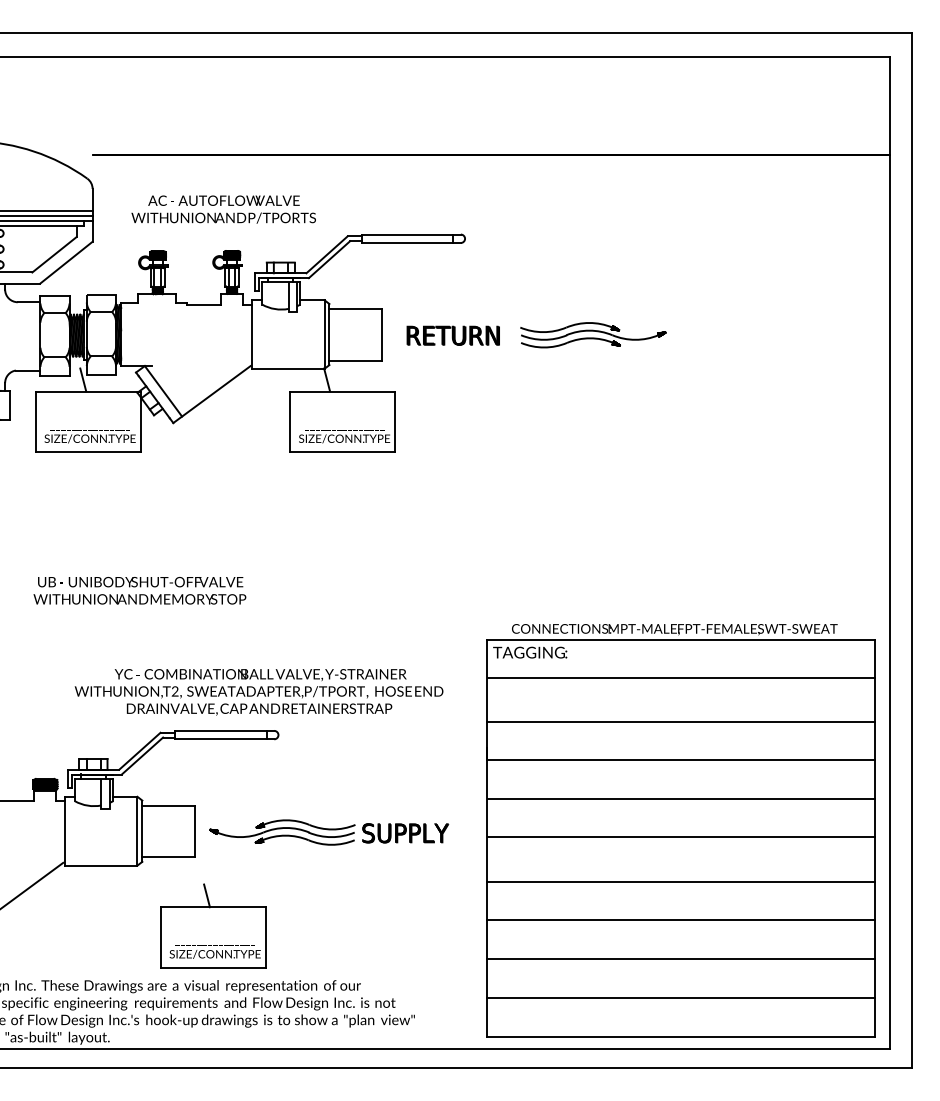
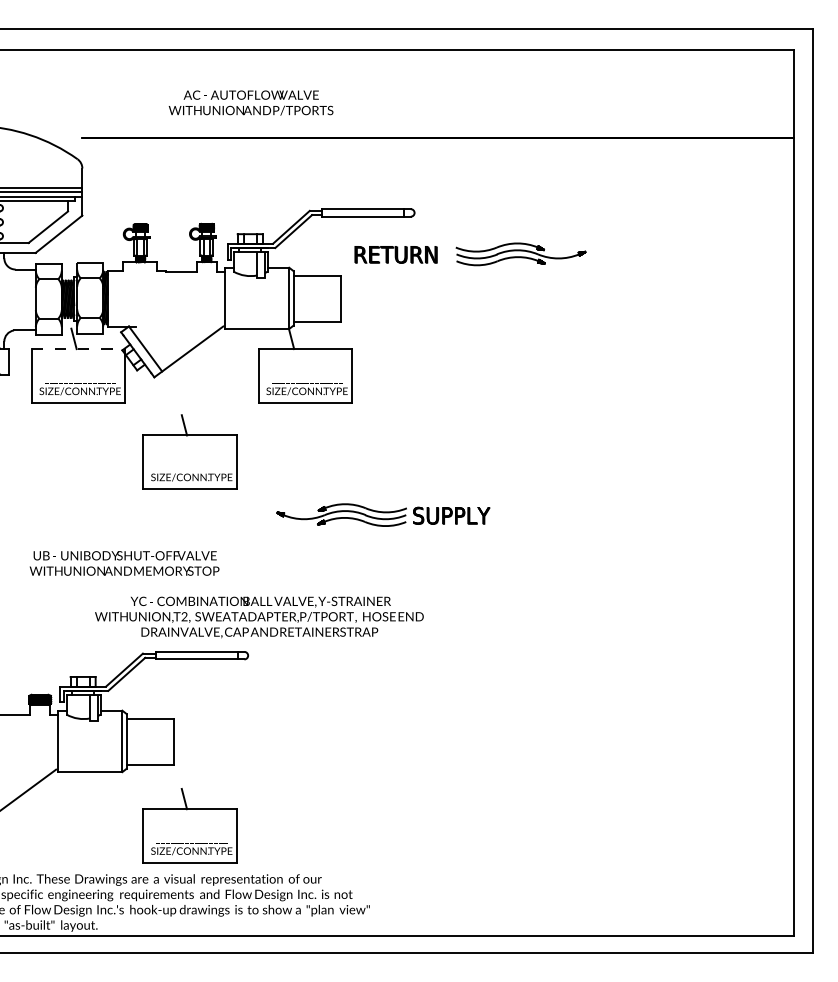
text: (223, 209) -> (250, 102), moved
part: (536, 335) -> (470, 254), moved
line: (88, 391) -> (78, 349), solid -> dashed
part: (213, 506) -> (190, 451), added
text: (139, 590) -> (124, 563), moved
text: (258, 692) -> (258, 617), moved
part: (680, 830) -> (606, 740), removed
part: (329, 832) -> (383, 515), moved

